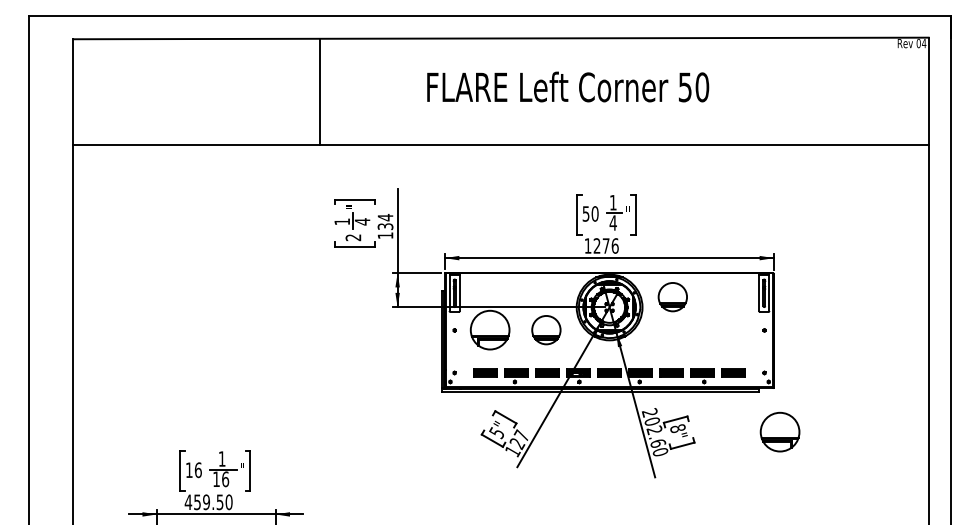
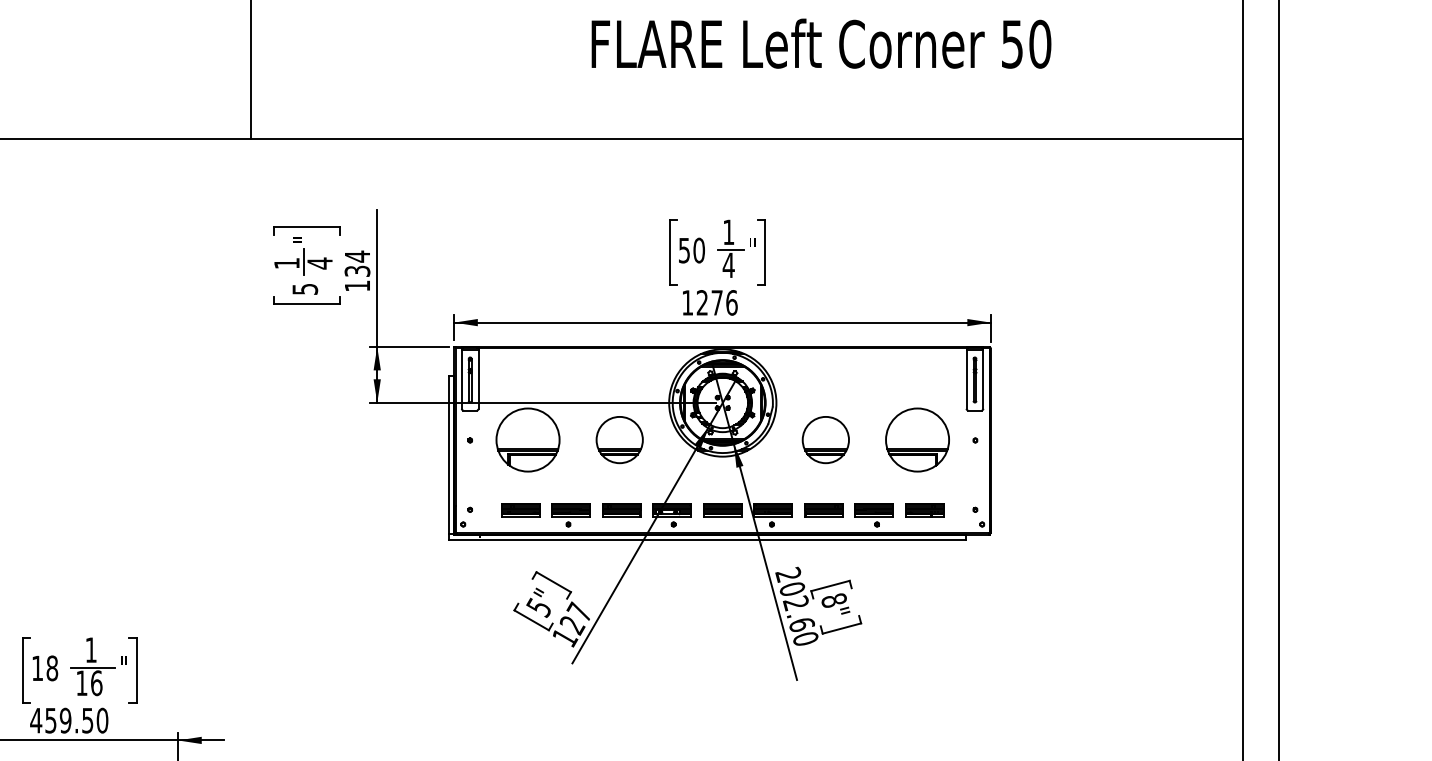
text: (568, 86) -> (822, 42), moved
text: (353, 237) -> (305, 288), 2 -> 5
part: (672, 297) -> (825, 440), moved
part: (779, 431) -> (916, 438), moved
text: (197, 469) -> (50, 667), 16 -> 18

